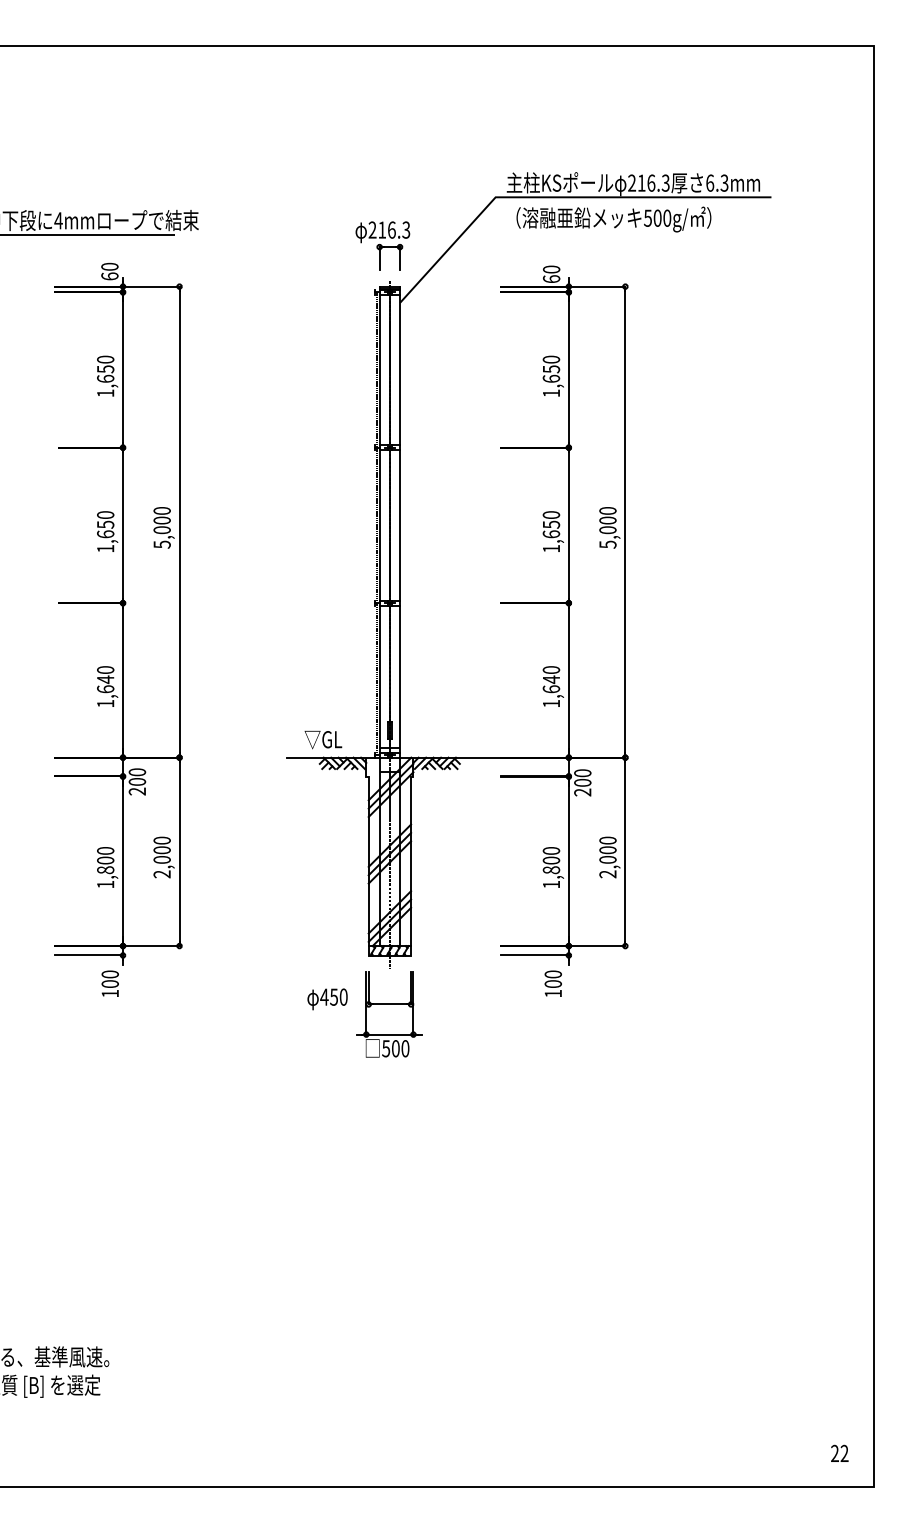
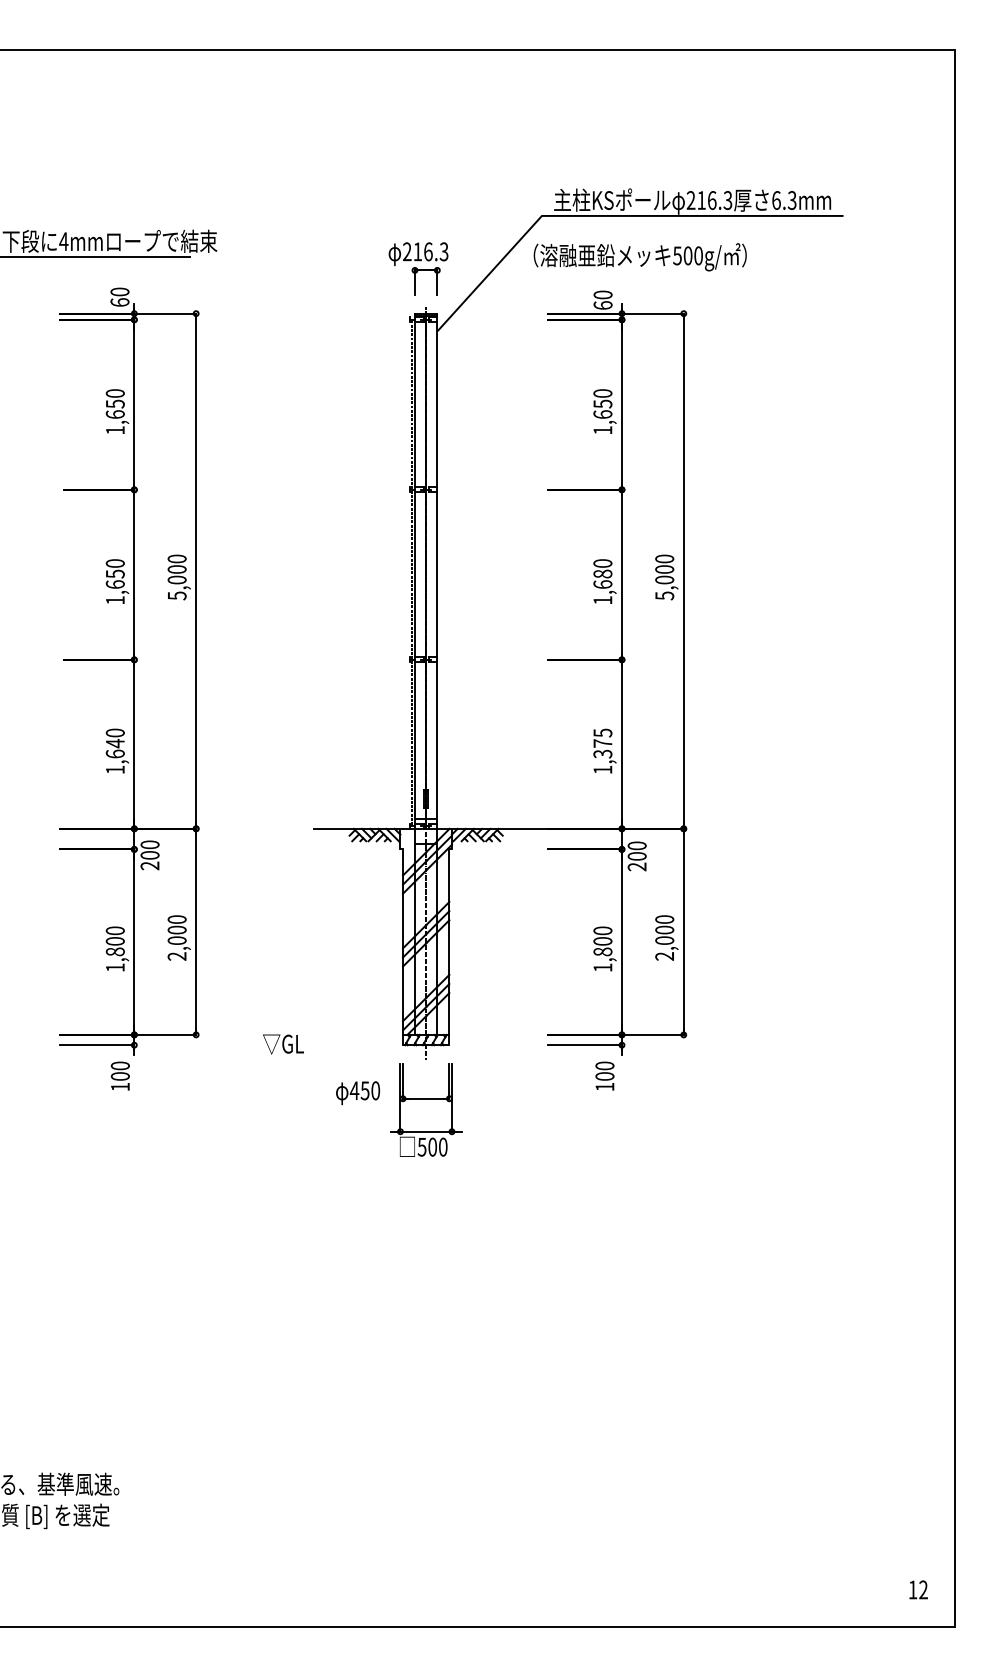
text: (613, 219) -> (639, 257), moved
text: (551, 524) -> (602, 573), 1,650 -> 1,680
text: (551, 679) -> (602, 743), 1,640 -> 1,375
text: (323, 739) -> (283, 1044), moved
text: (834, 1453) -> (912, 1589), 22 -> 12

